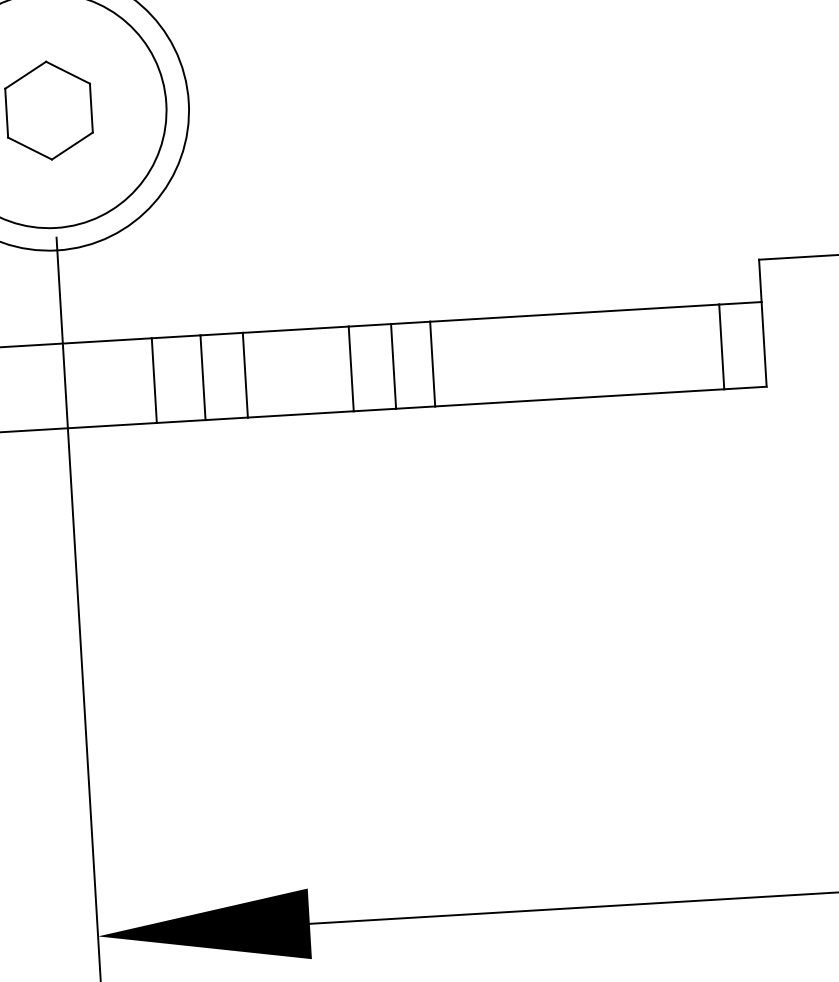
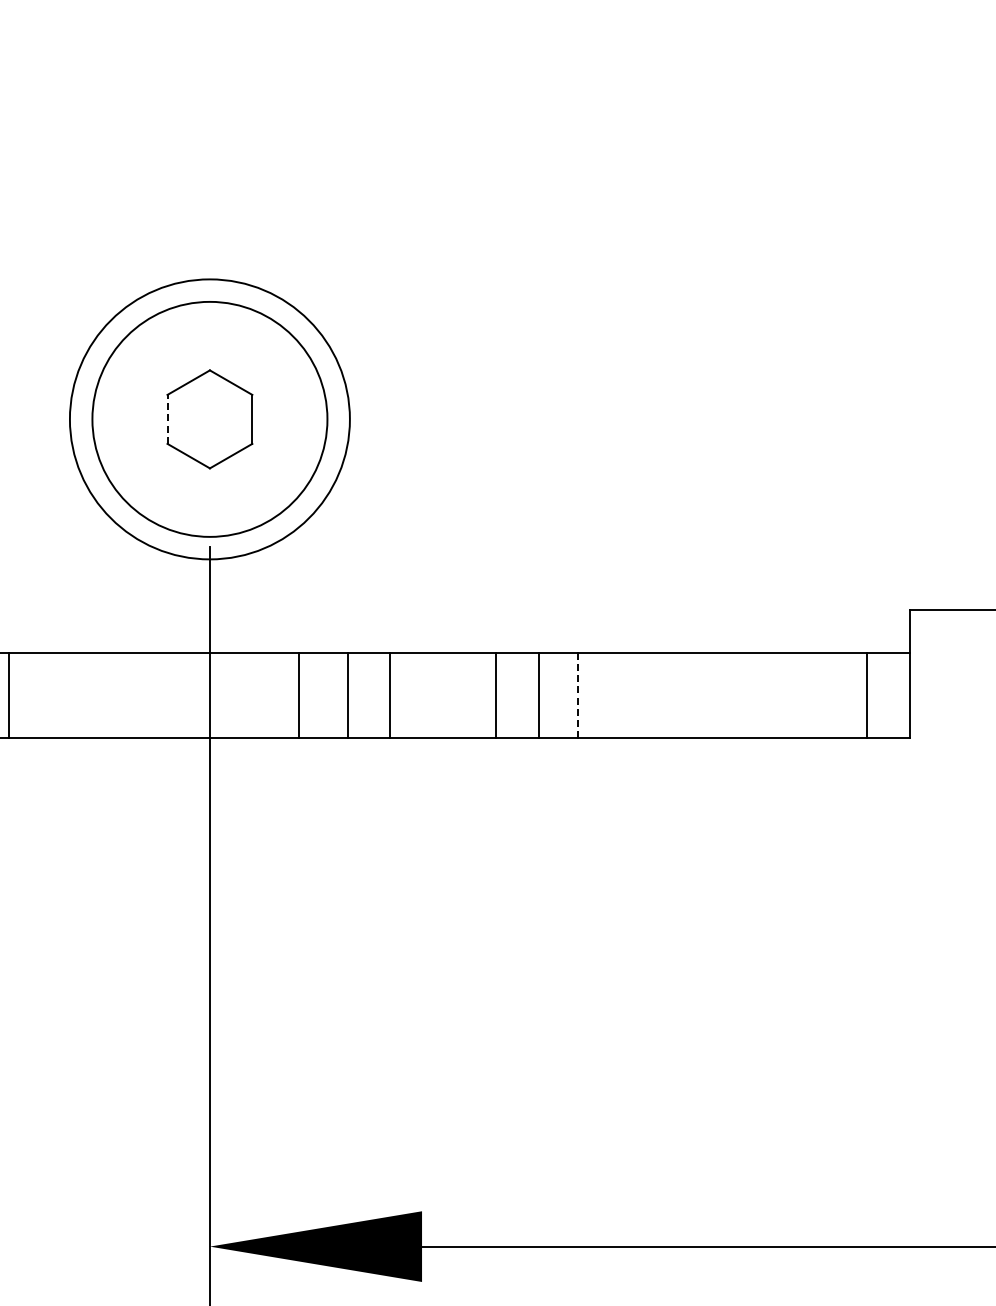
line: (6, 112) -> (167, 418), solid -> dashed
line: (432, 364) -> (577, 695), solid -> dashed

